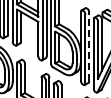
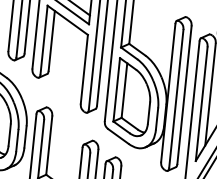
line: (89, 46) -> (185, 94), dashed -> solid

